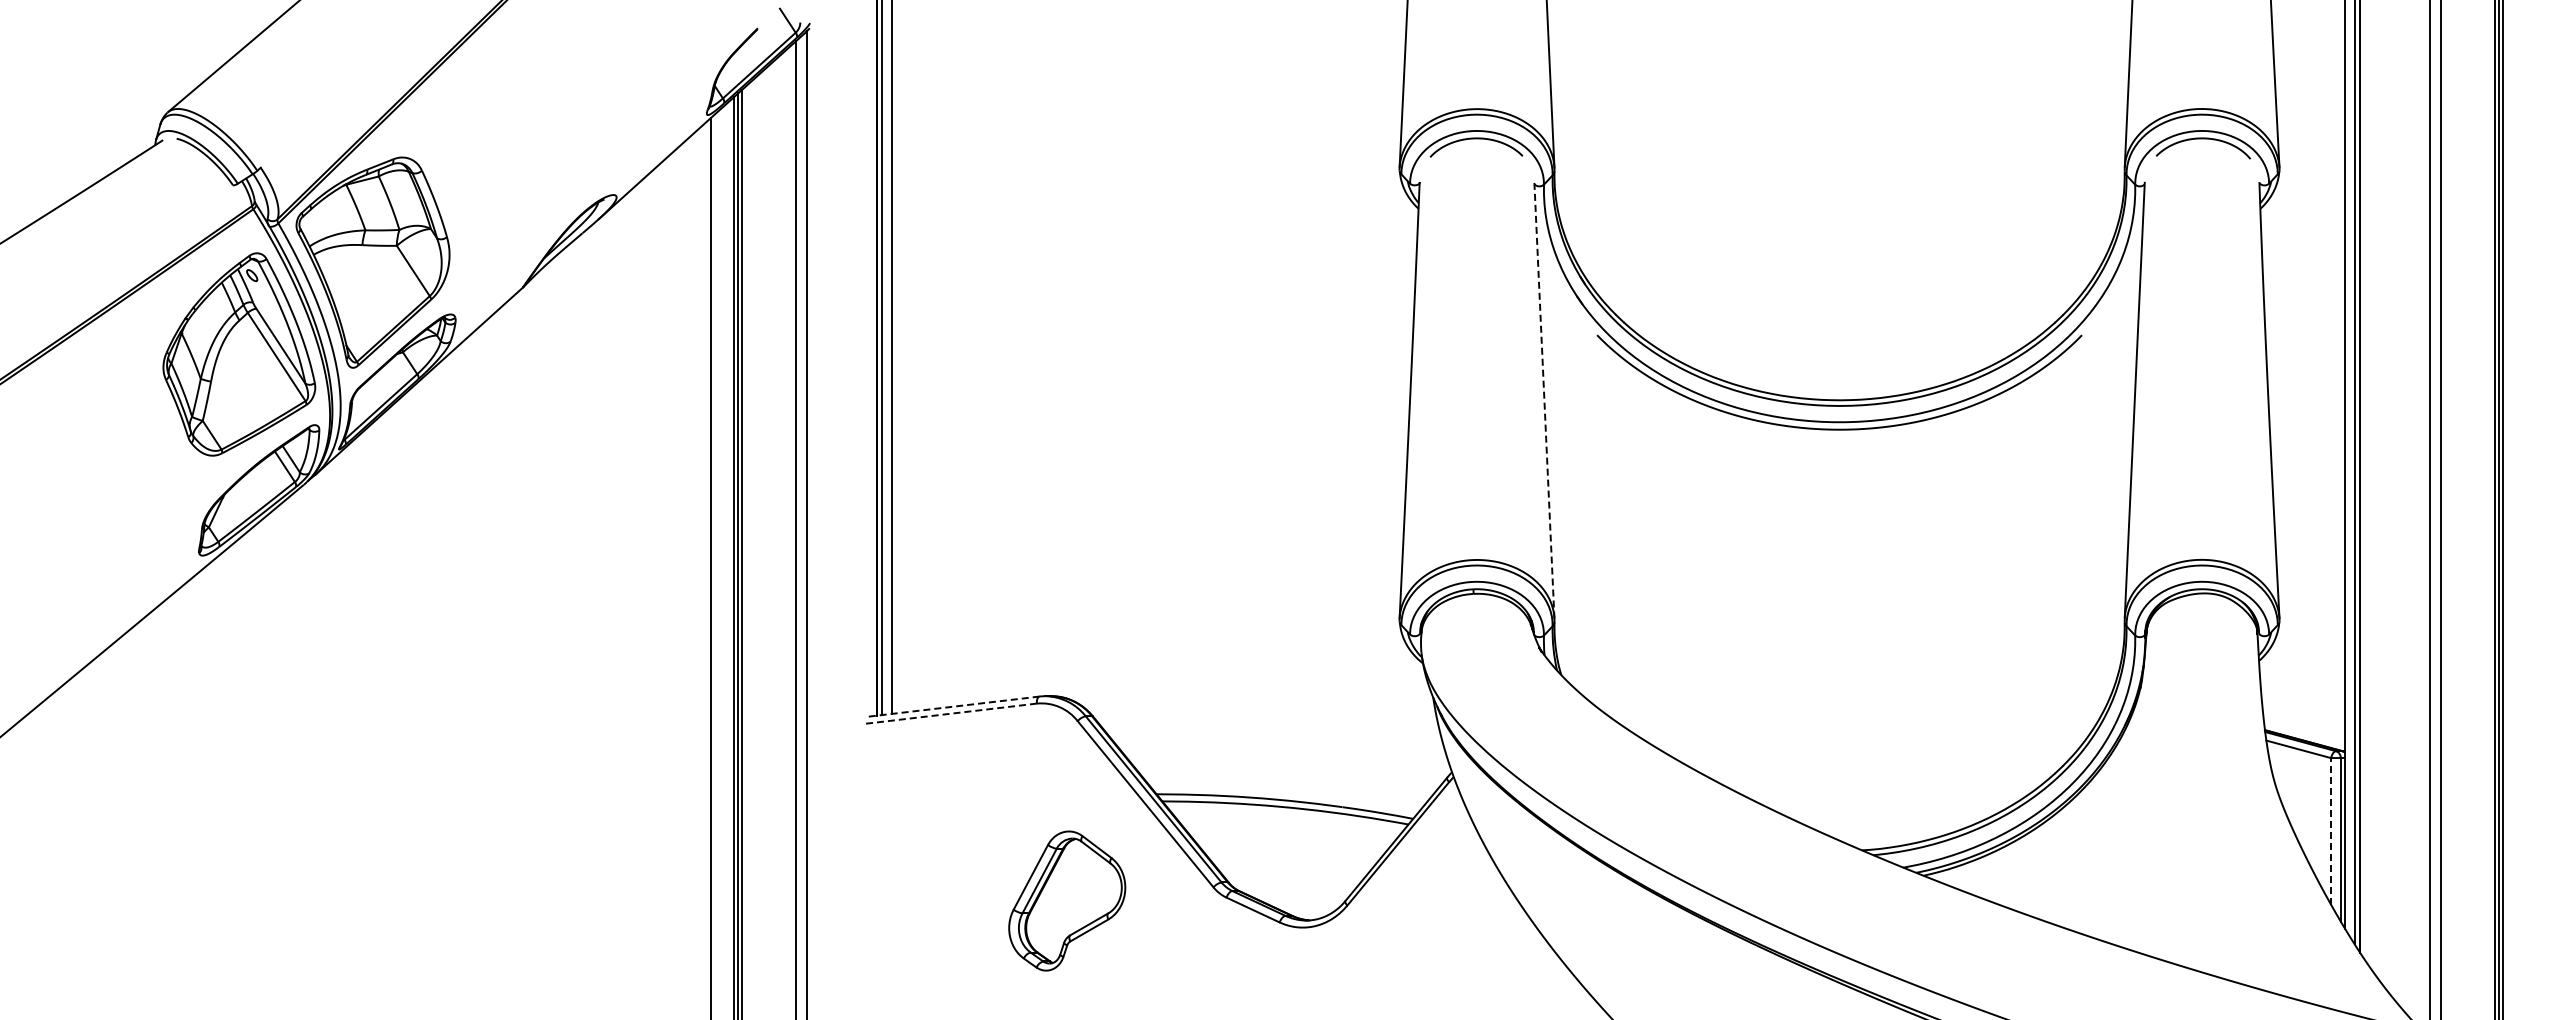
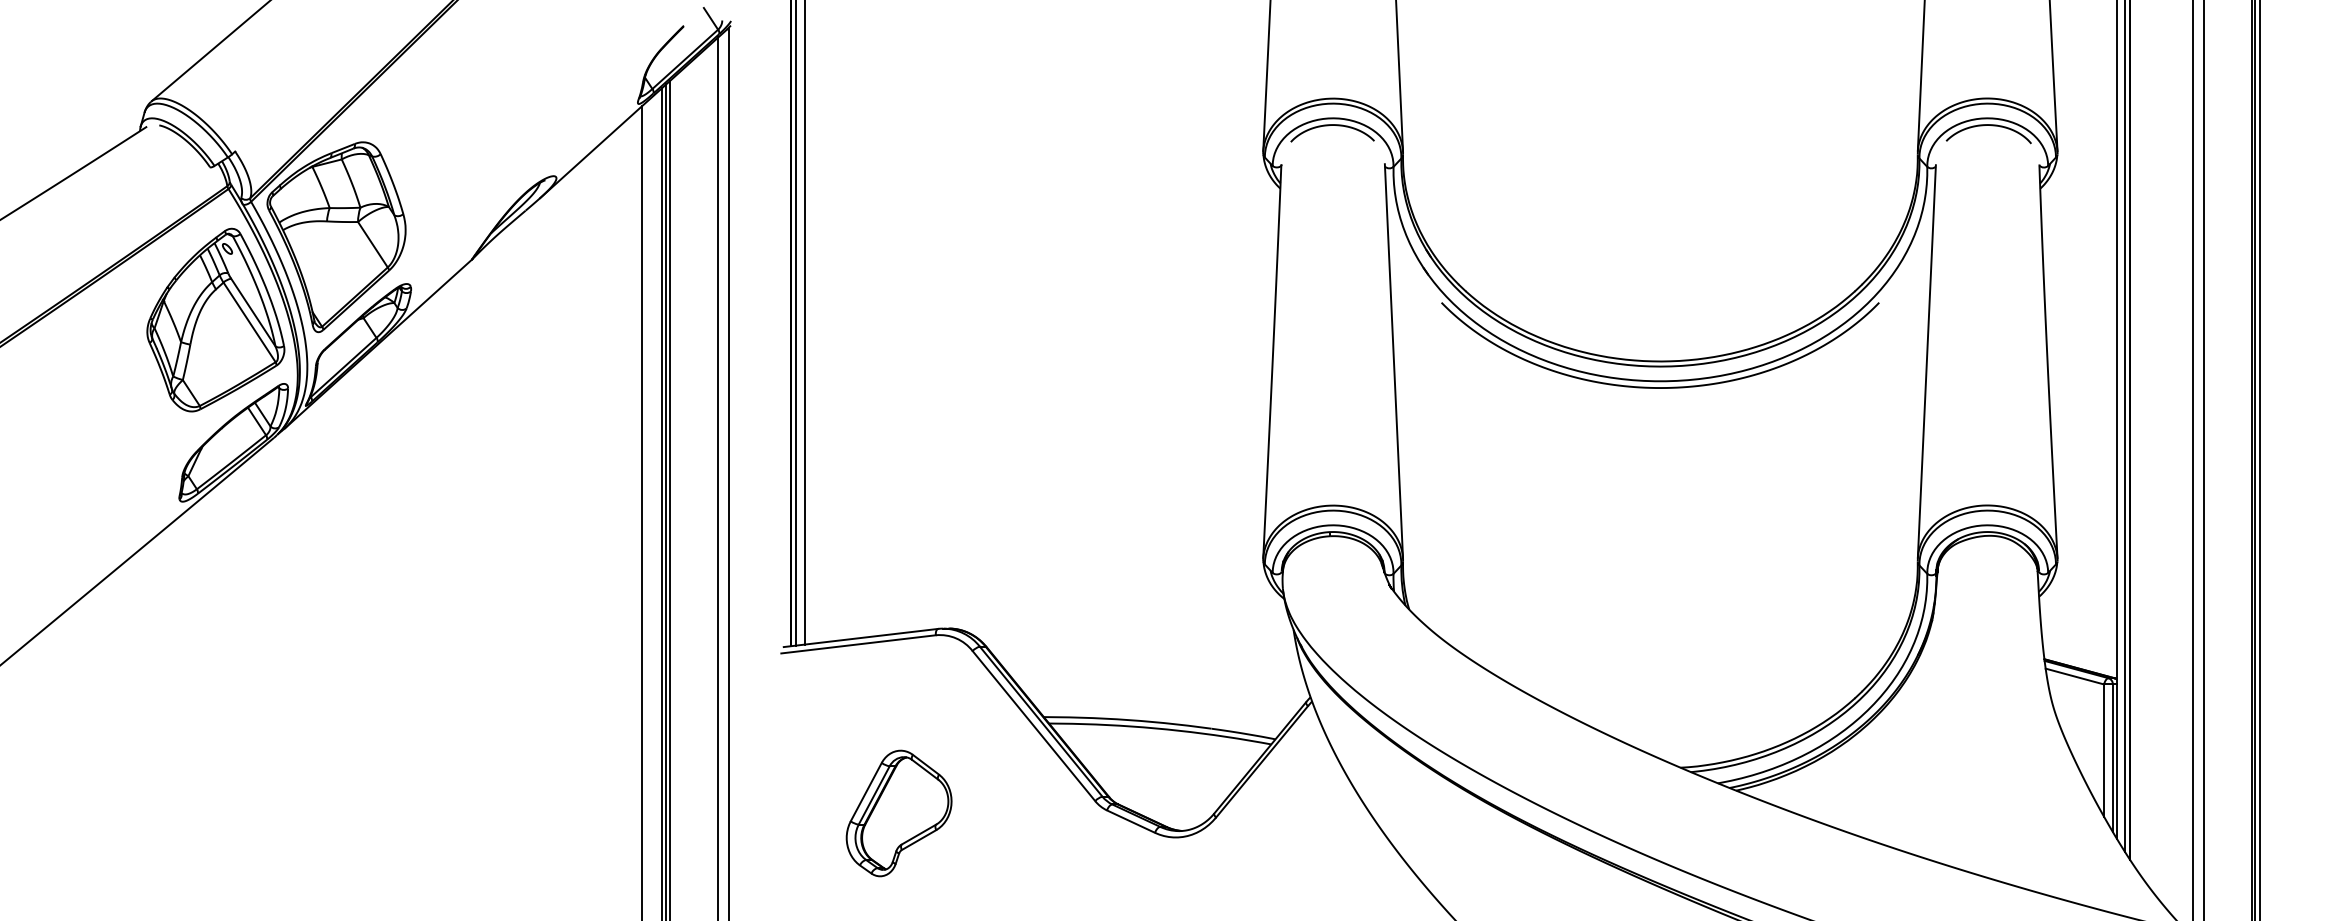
line: (1544, 400) -> (1394, 361), dashed -> solid
line: (953, 706) -> (860, 637), dashed -> solid
line: (950, 713) -> (857, 644), dashed -> solid
line: (2331, 830) -> (2104, 749), dashed -> solid
part: (1067, 900) -> (899, 813), moved

